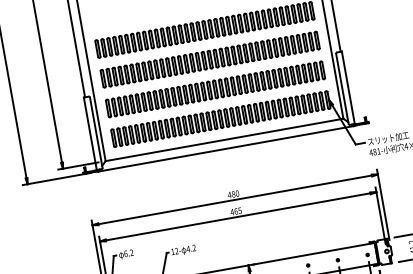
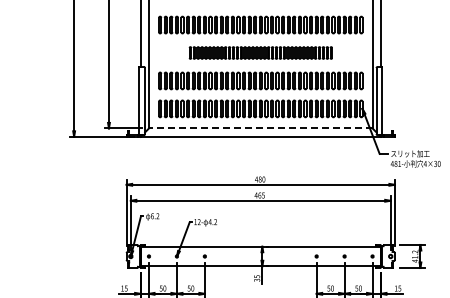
part: (209, 59) -> (260, 52), size x0.7
line: (224, 140) -> (260, 128), solid -> dashed

